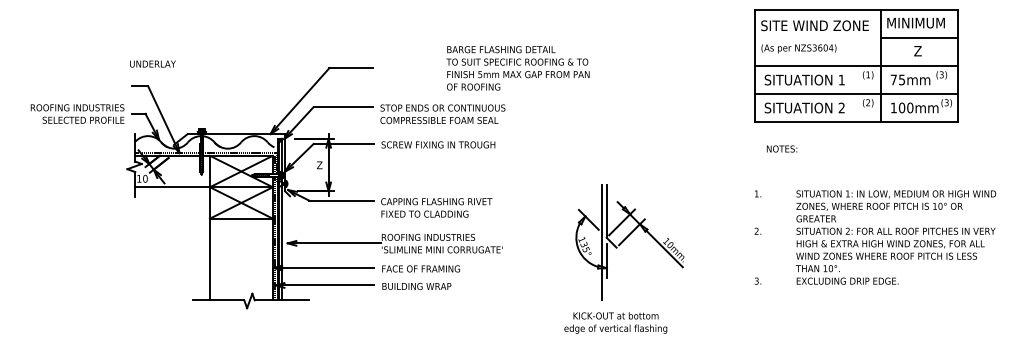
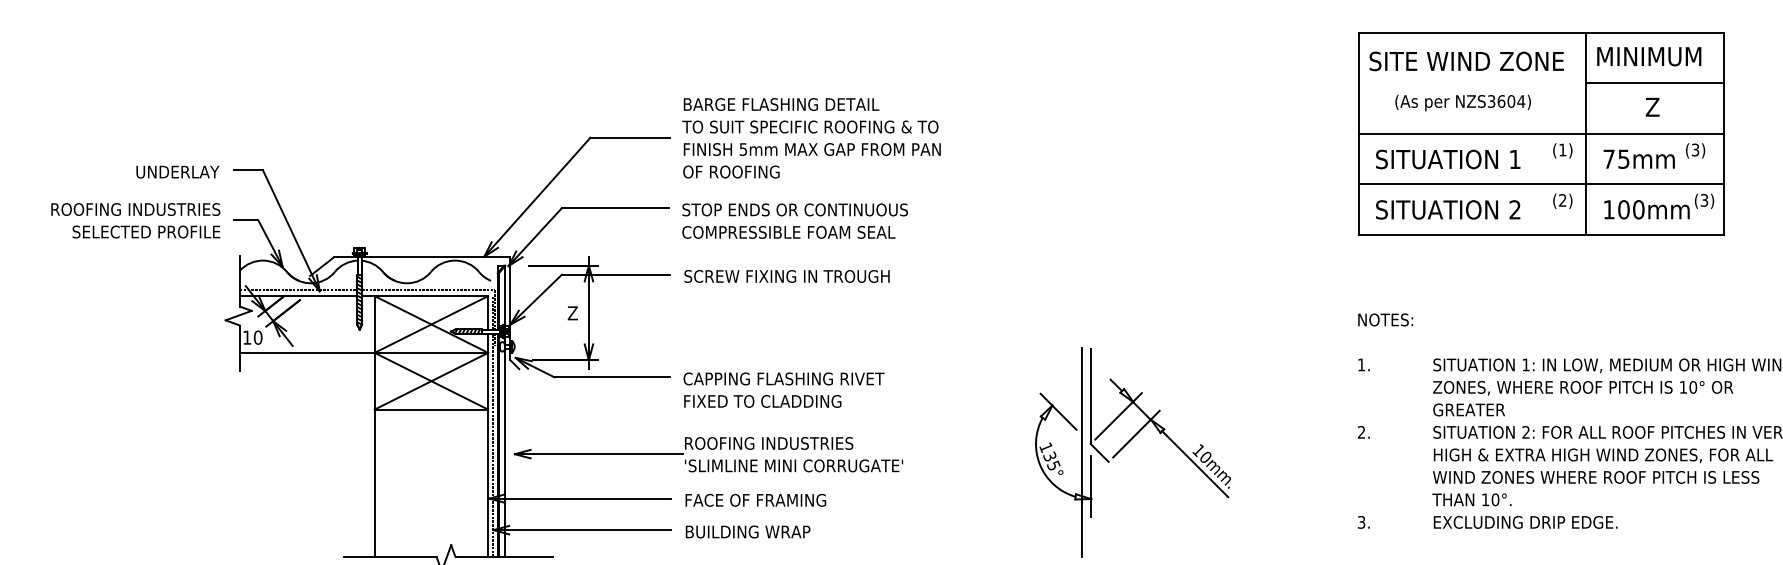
text: (798, 48) -> (1462, 102), moved
text: (152, 63) -> (177, 171), moved
text: (517, 68) -> (810, 138), moved
text: (781, 148) -> (1384, 319), moved

